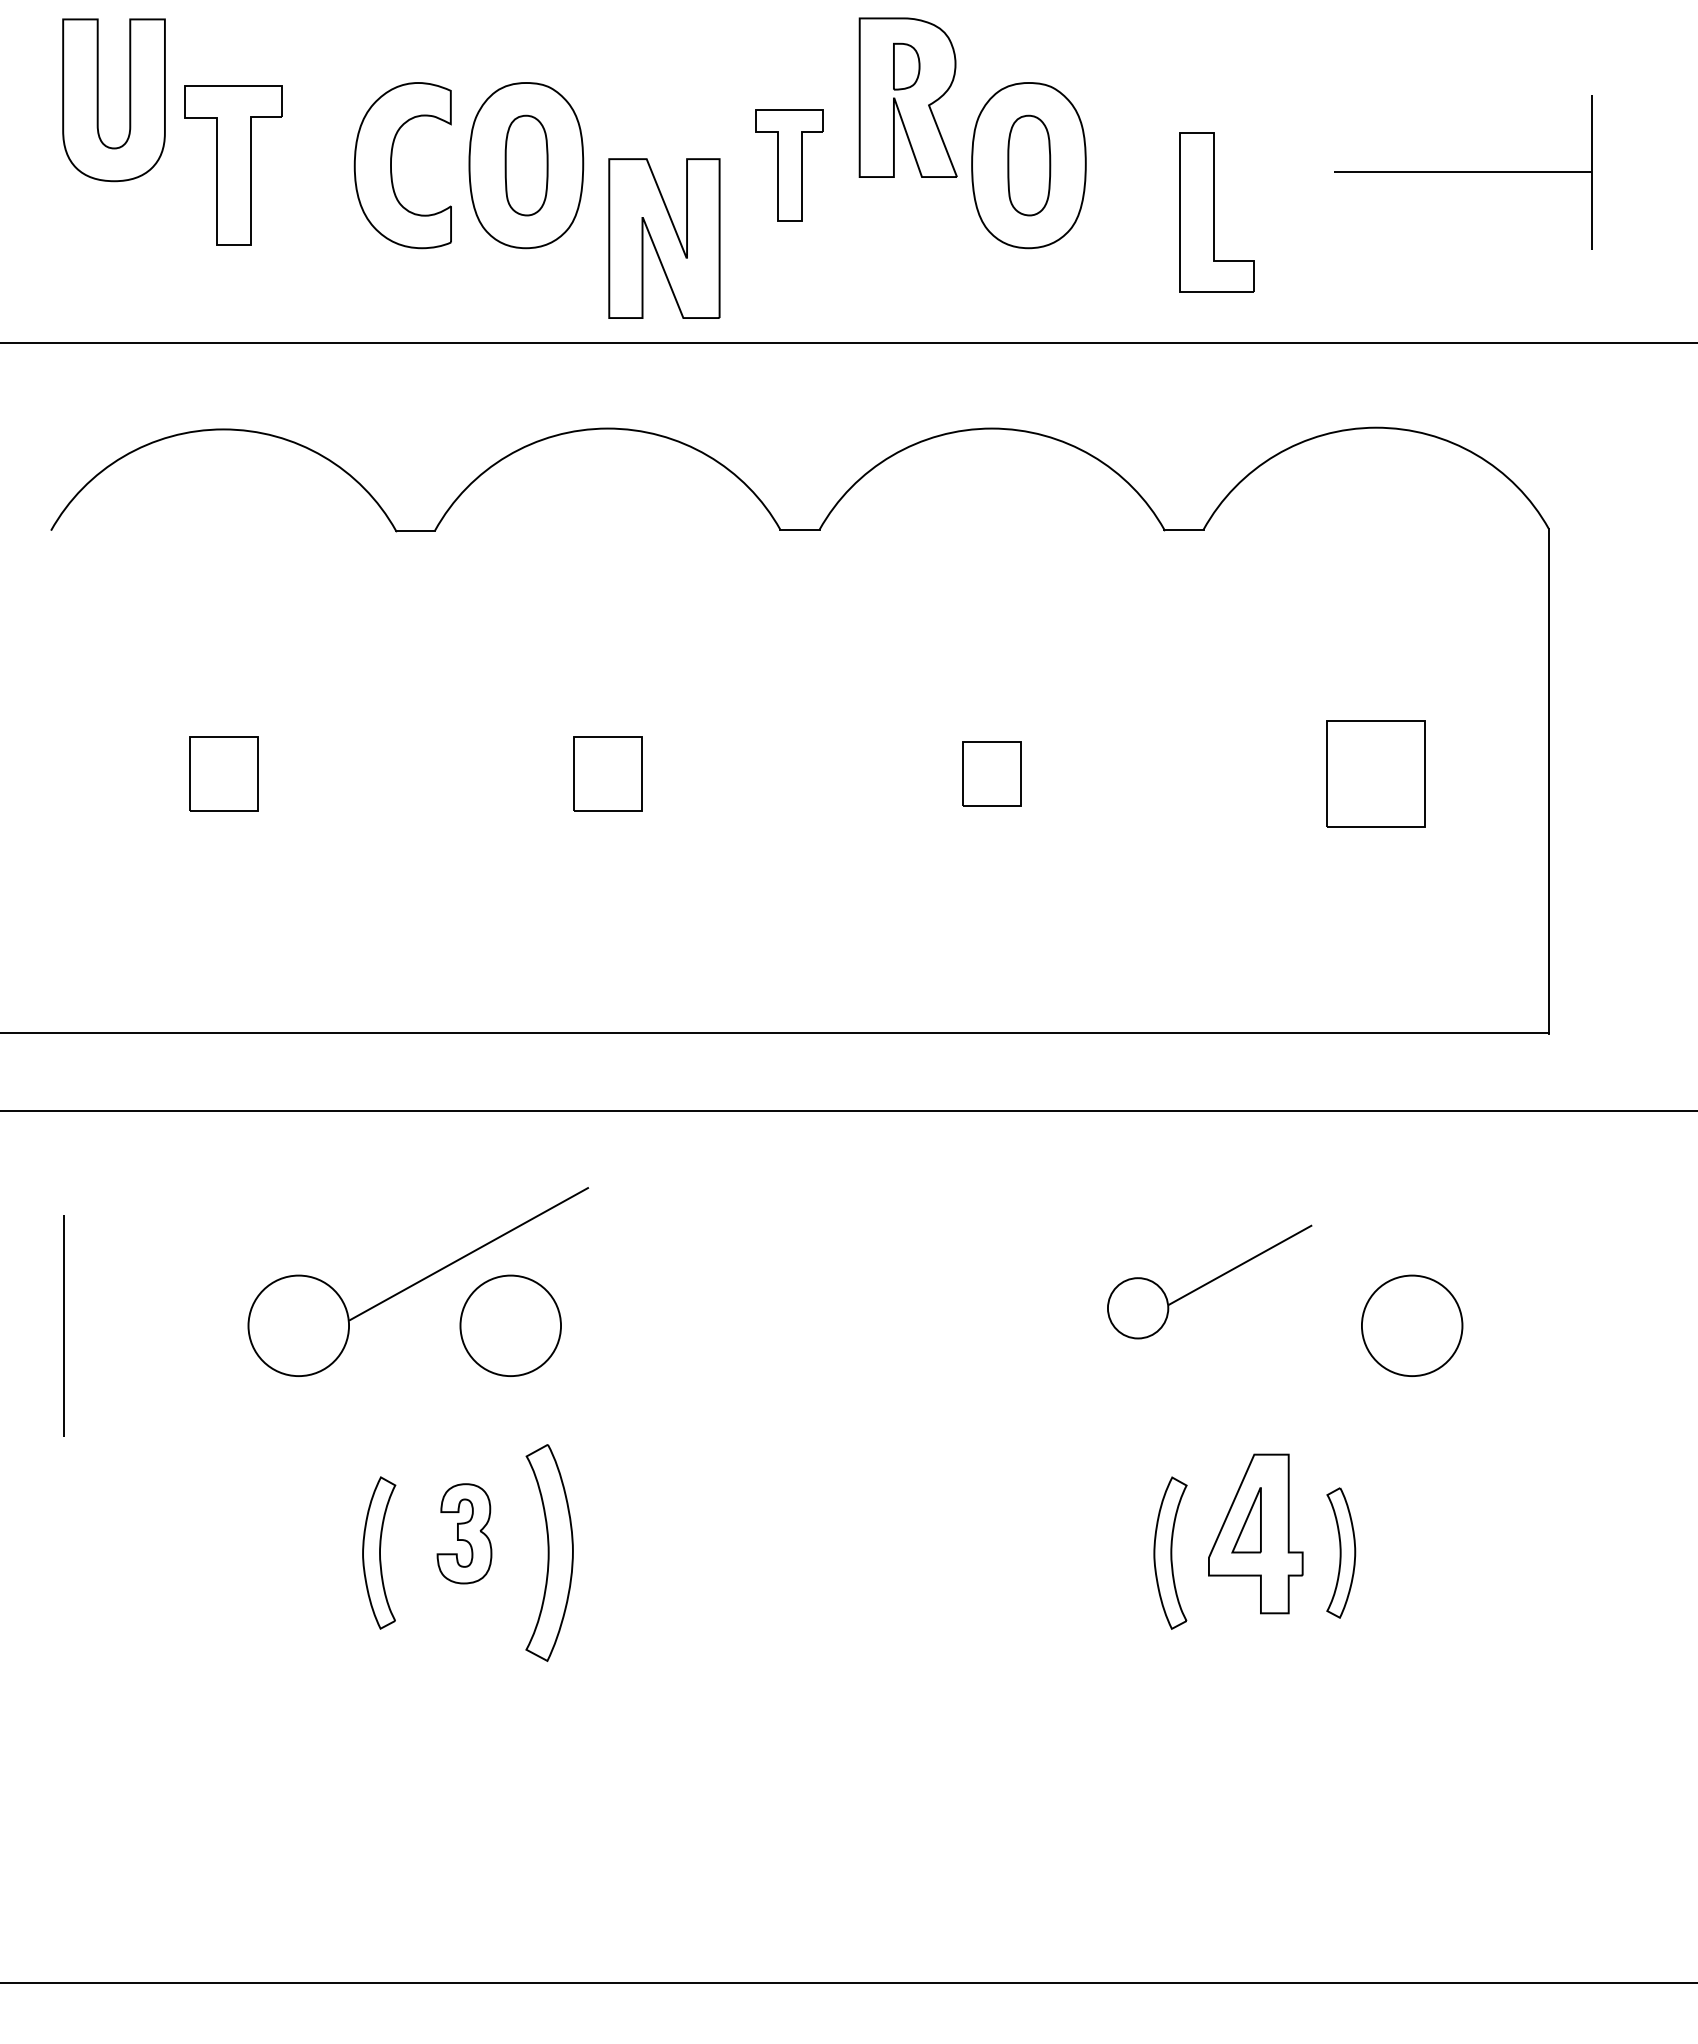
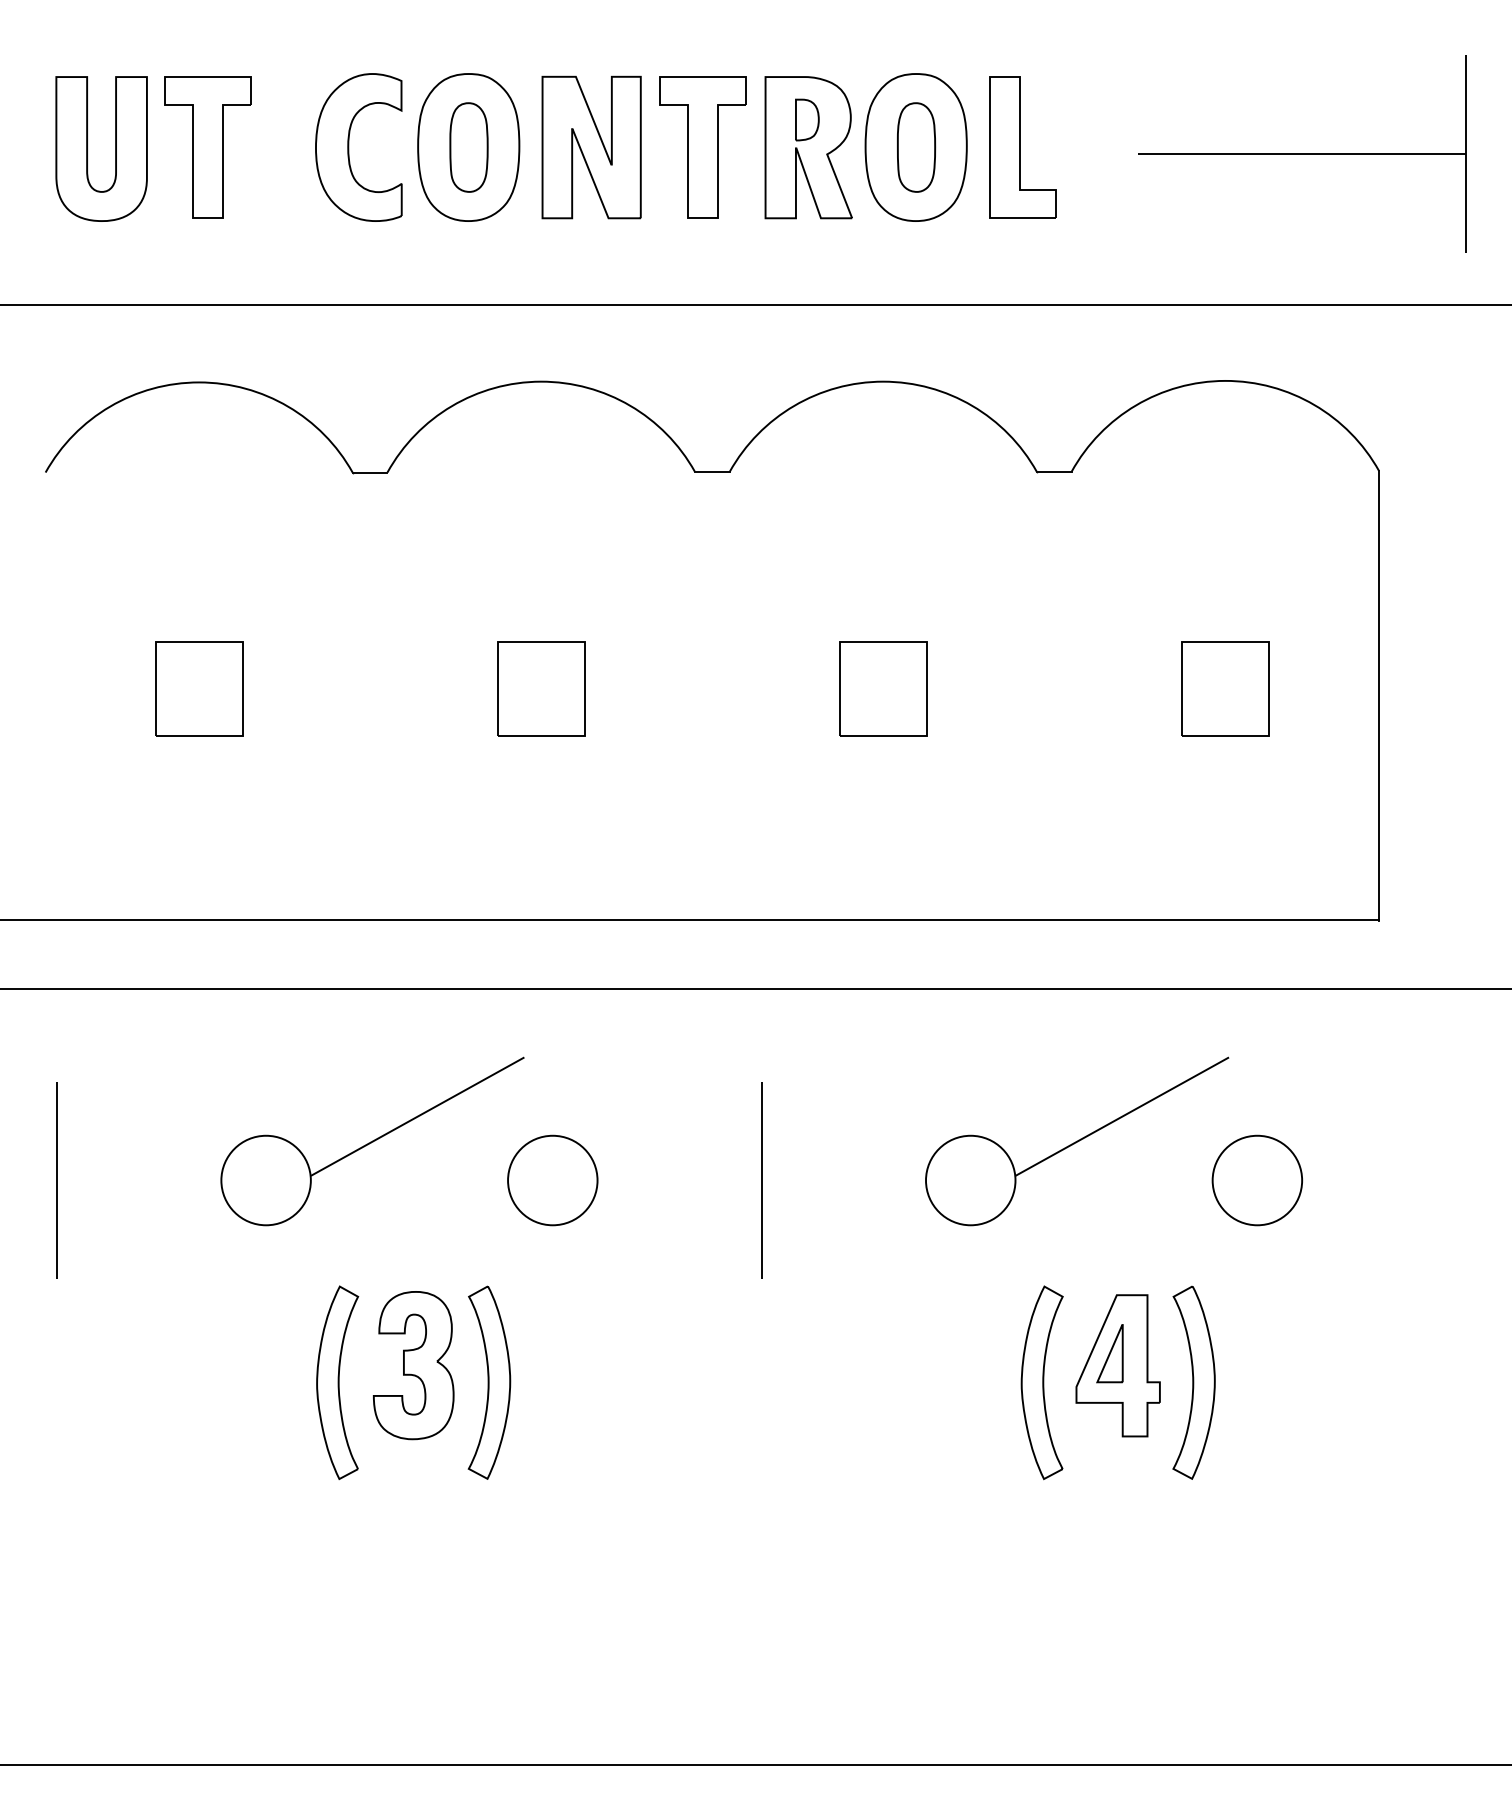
part: (907, 97) -> (808, 147), moved
part: (98, 100) -> (87, 149), moved
part: (789, 165) -> (703, 147), size x1.43
part: (1462, 172) -> (1302, 153), size x1.43
part: (1216, 212) -> (1022, 147), moved
part: (664, 238) -> (591, 147), moved
part: (223, 773) -> (199, 688), size x1.43
part: (607, 773) -> (540, 688), size x1.43
part: (991, 773) -> (882, 688), size x1.67
part: (1209, 1281) -> (1076, 1141), size x1.67
part: (510, 1325) -> (552, 1180), moved
line: (855, 1325) -> (761, 1180), added
part: (464, 1533) -> (413, 1365), size x1.67
part: (379, 1552) -> (338, 1382), size x1.43
part: (1341, 1552) -> (1194, 1382), size x1.67
part: (1170, 1553) -> (1042, 1383), size x1.43

